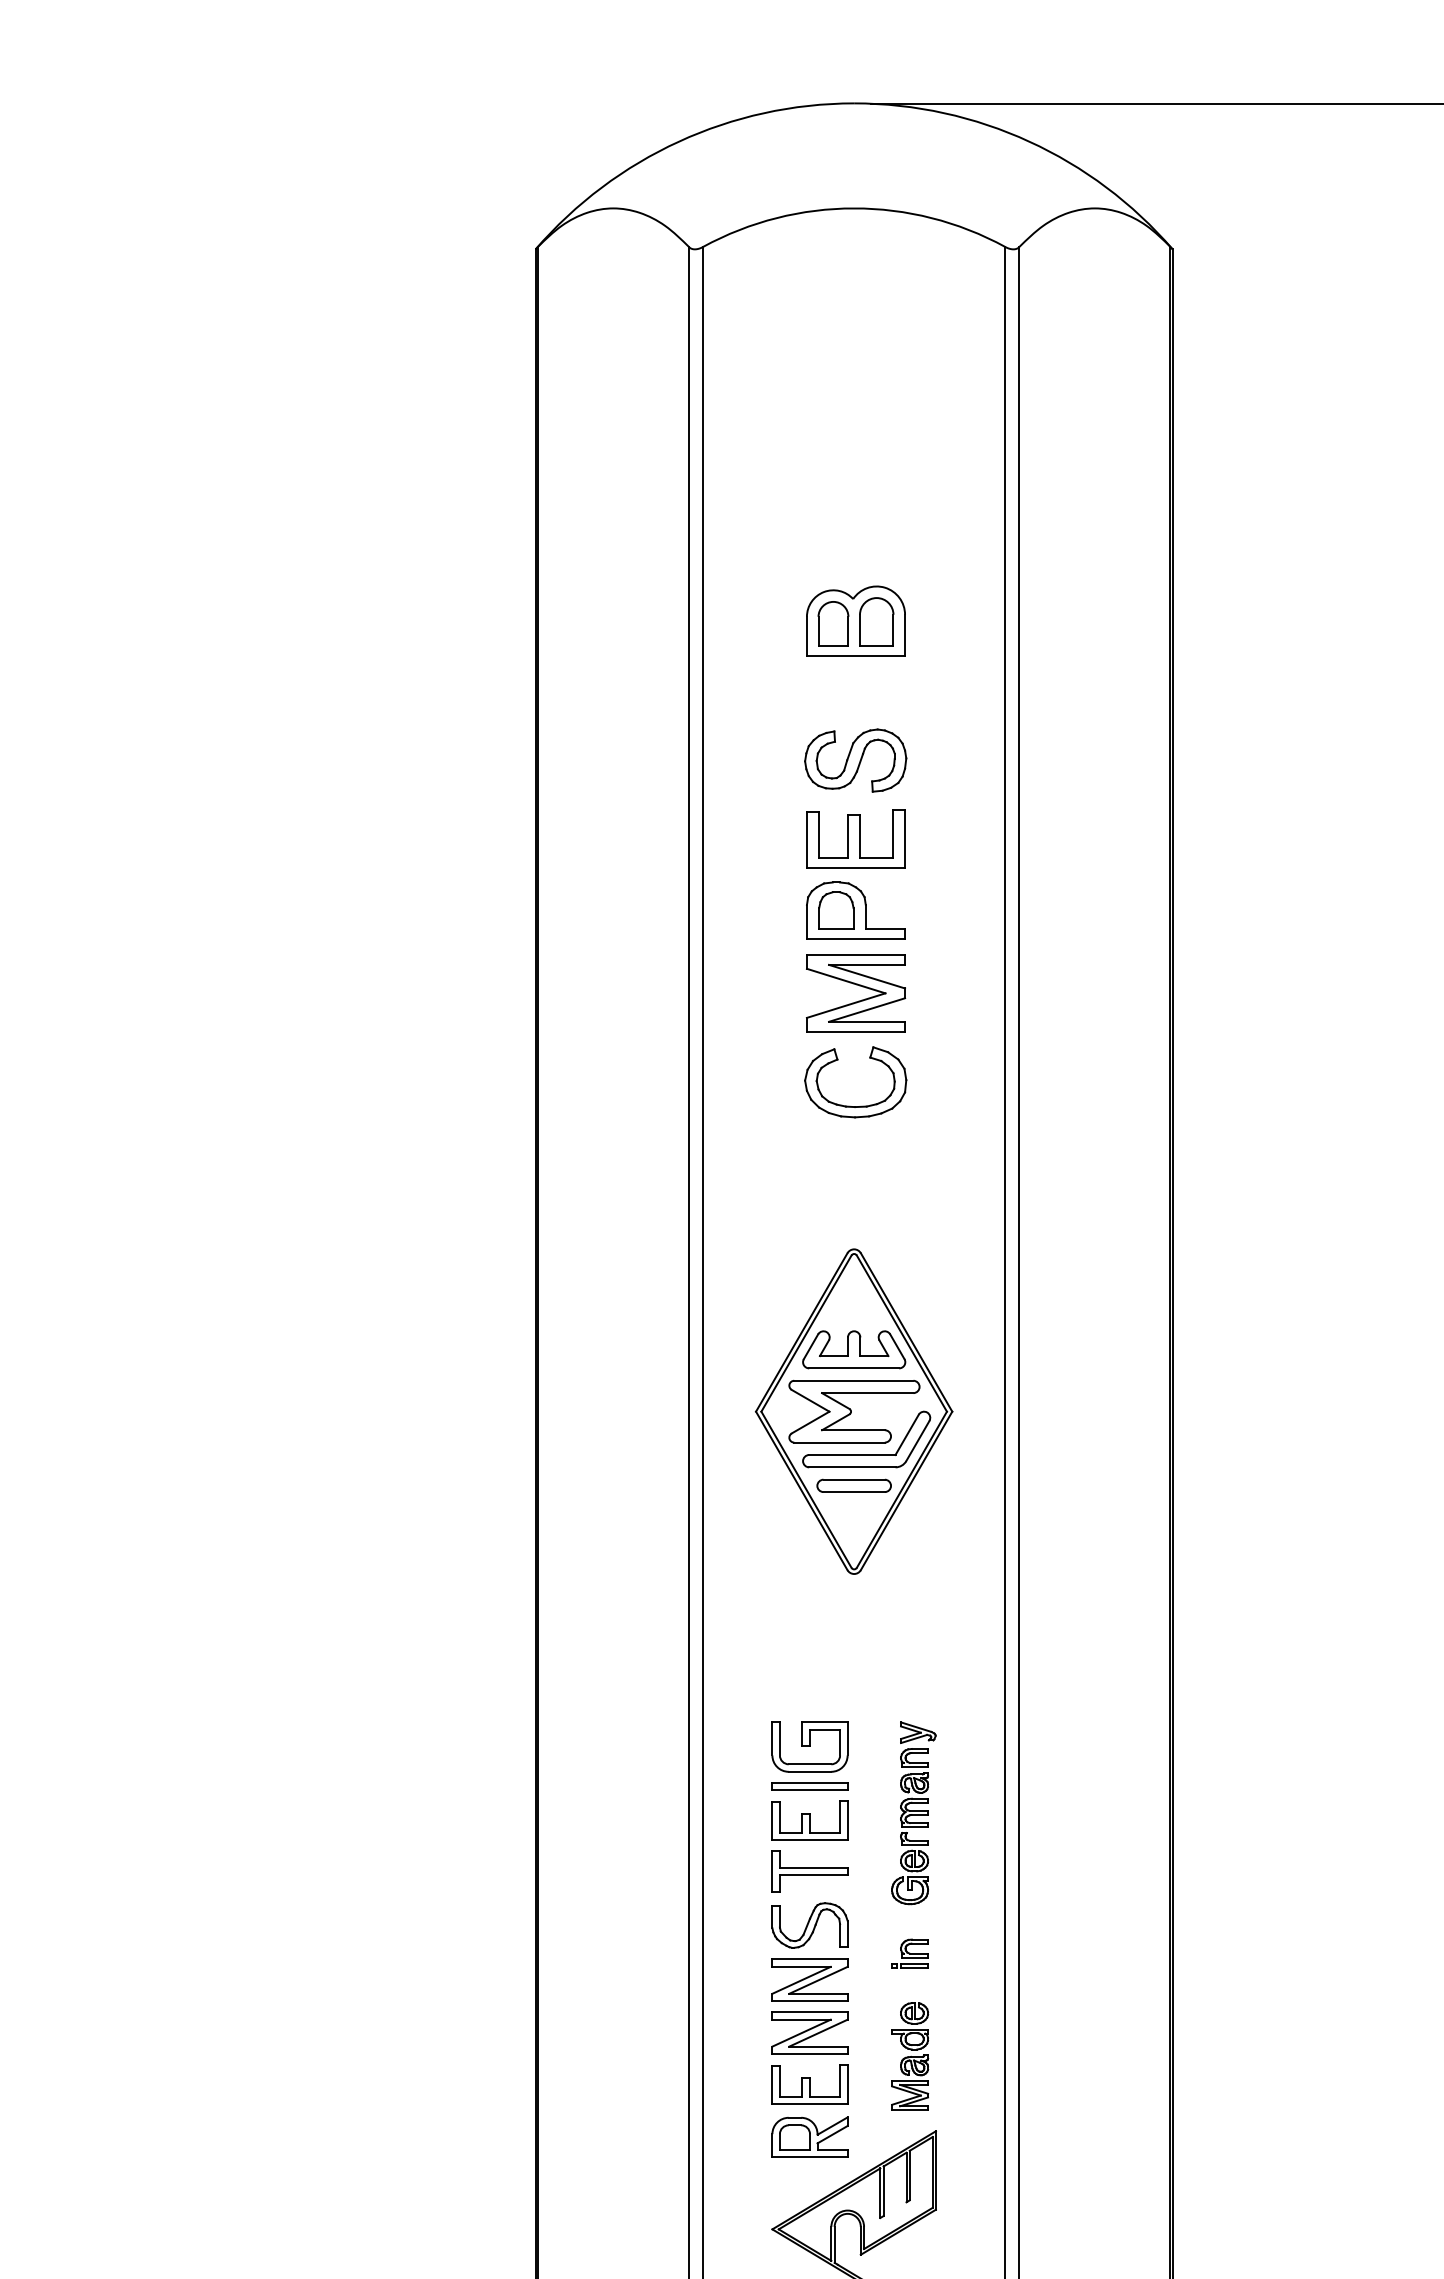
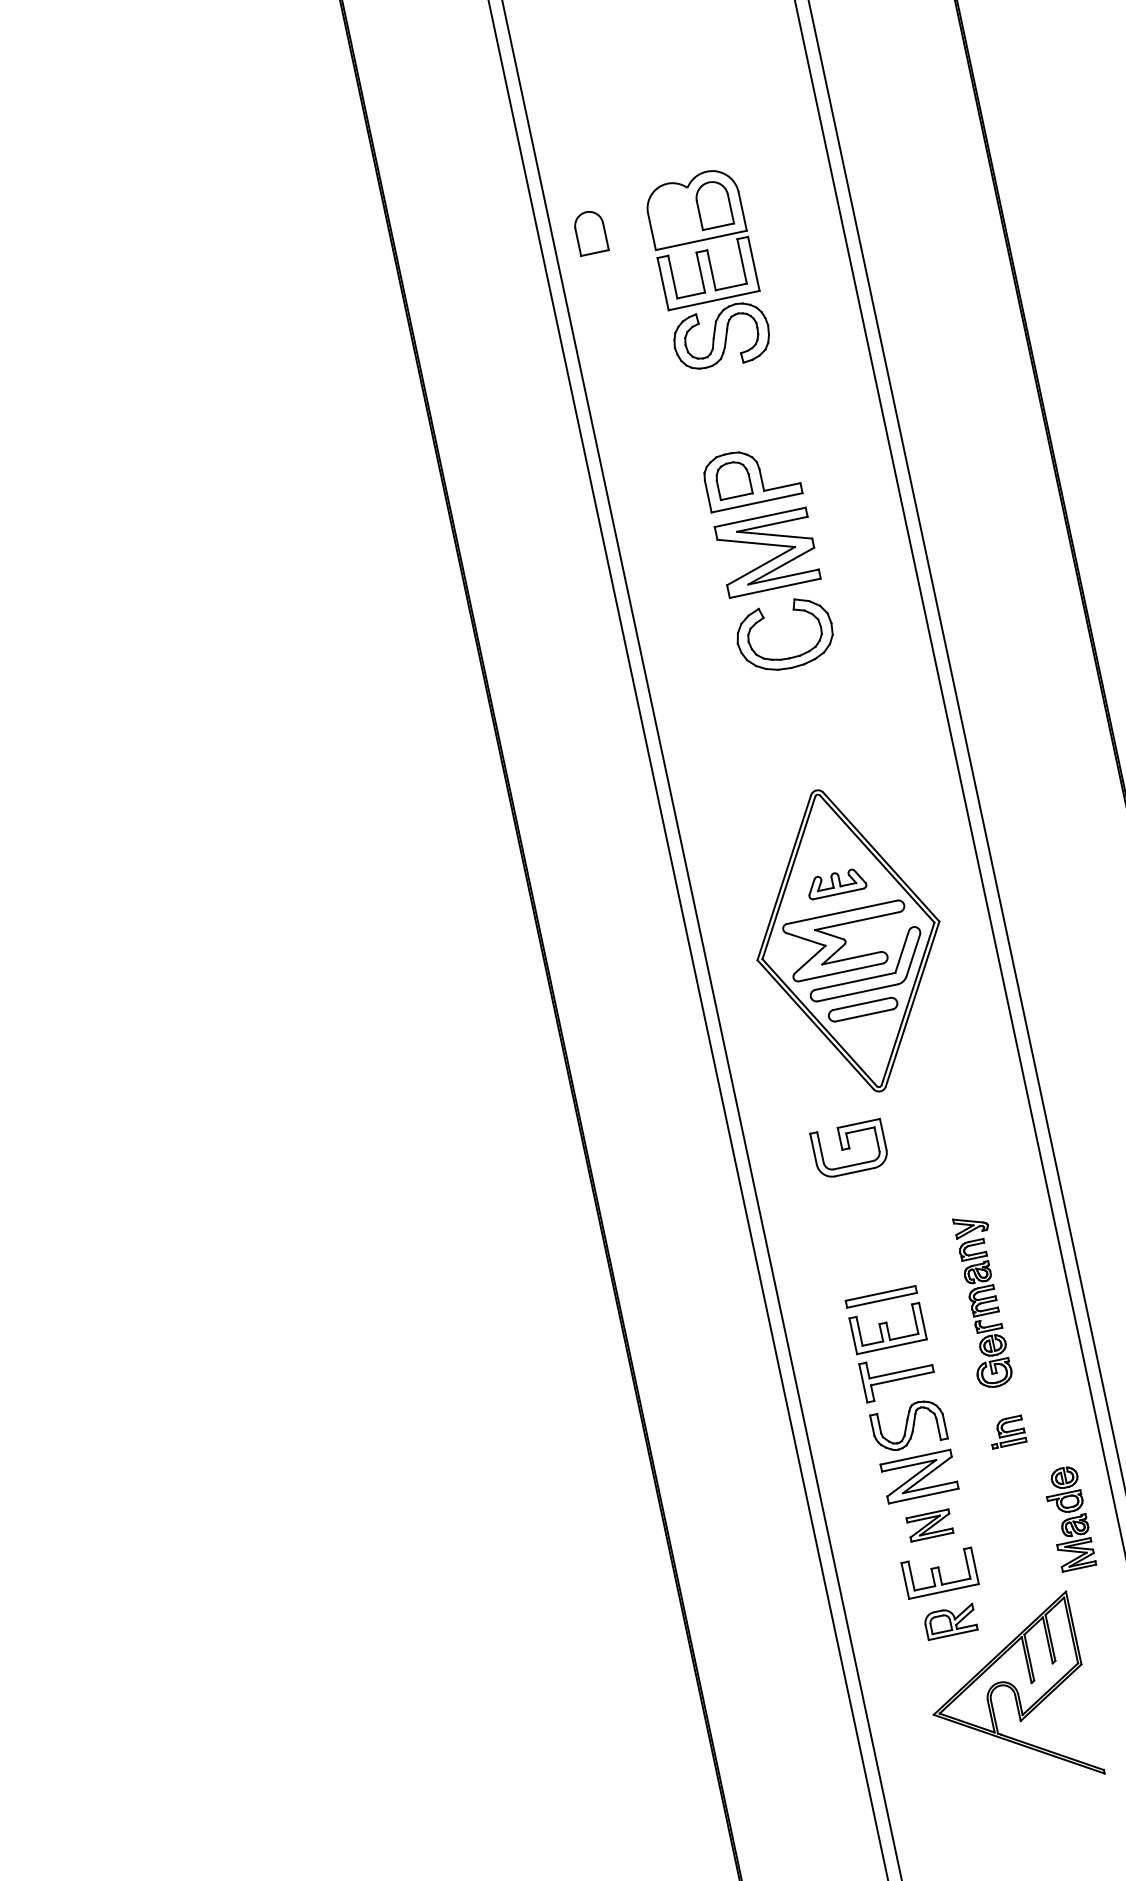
part: (833, 623) -> (590, 232), moved
part: (855, 838) -> (707, 273), moved
part: (854, 1349) -> (836, 883), size x0.6
part: (809, 1746) -> (849, 1148), moved
part: (809, 2032) -> (929, 1525), size x0.6
part: (910, 2056) -> (1069, 1518), moved
part: (809, 2136) -> (949, 1621), size x0.7

